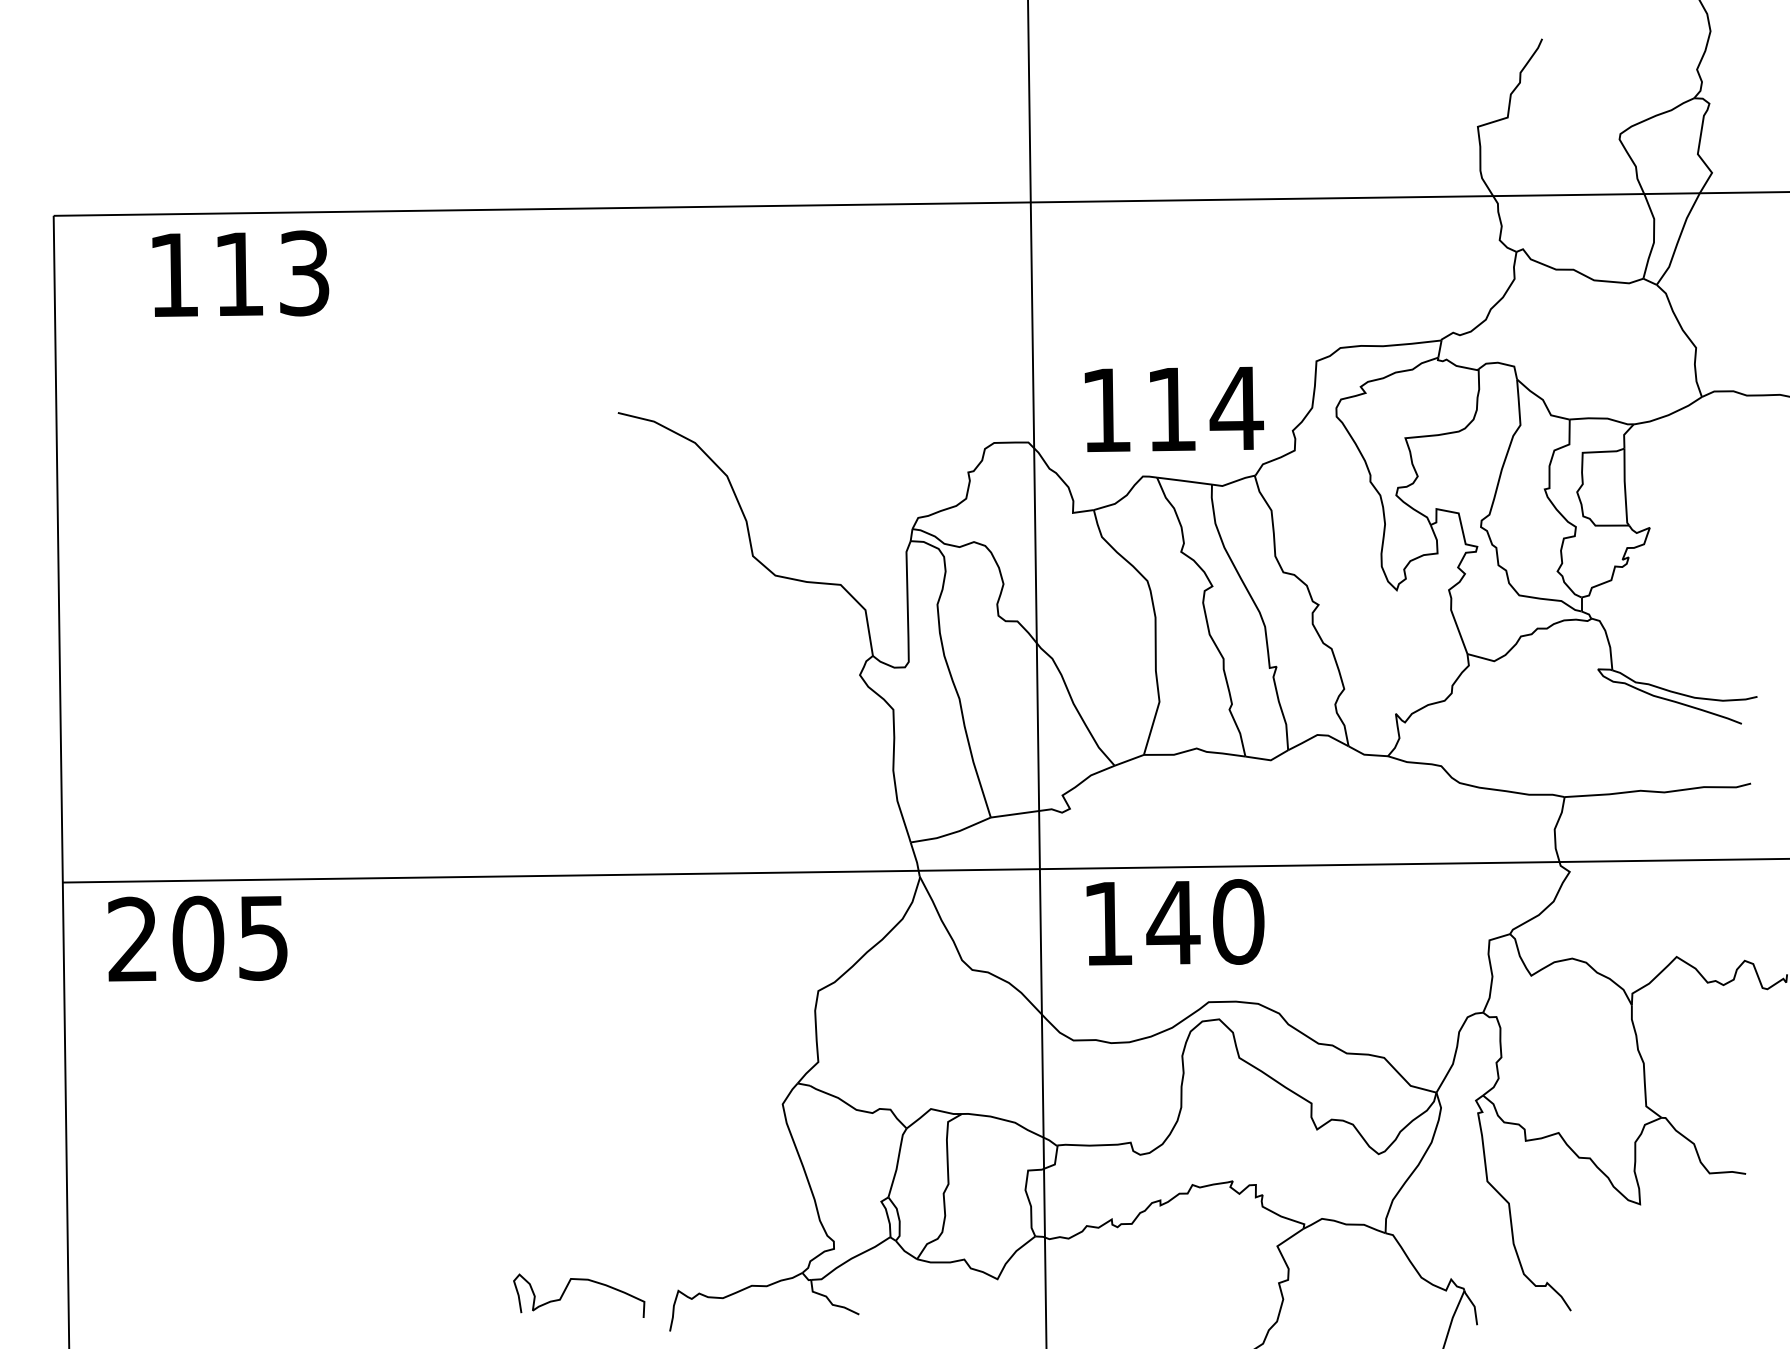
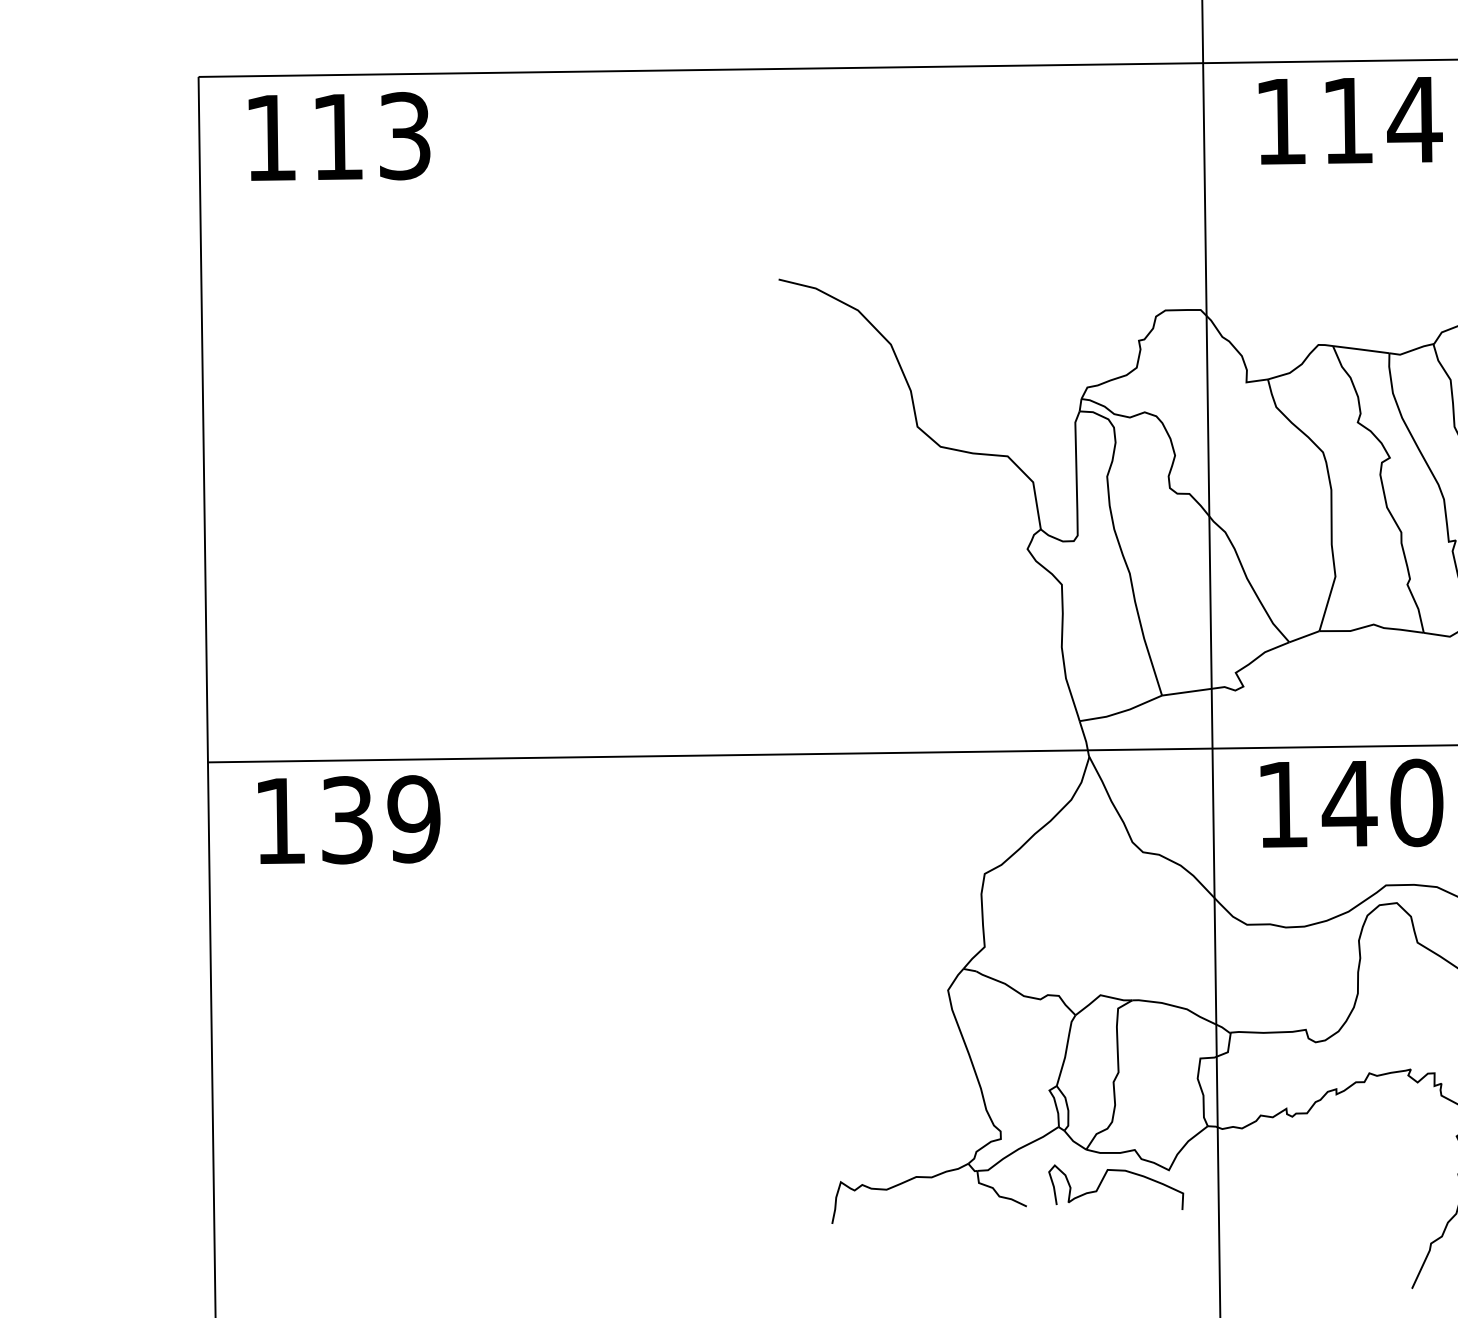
text: (240, 273) -> (339, 136), moved
text: (1174, 408) -> (1350, 119), moved
text: (198, 938) -> (347, 819), 205 -> 139
curve: (566, 1289) -> (1103, 1180), moved

